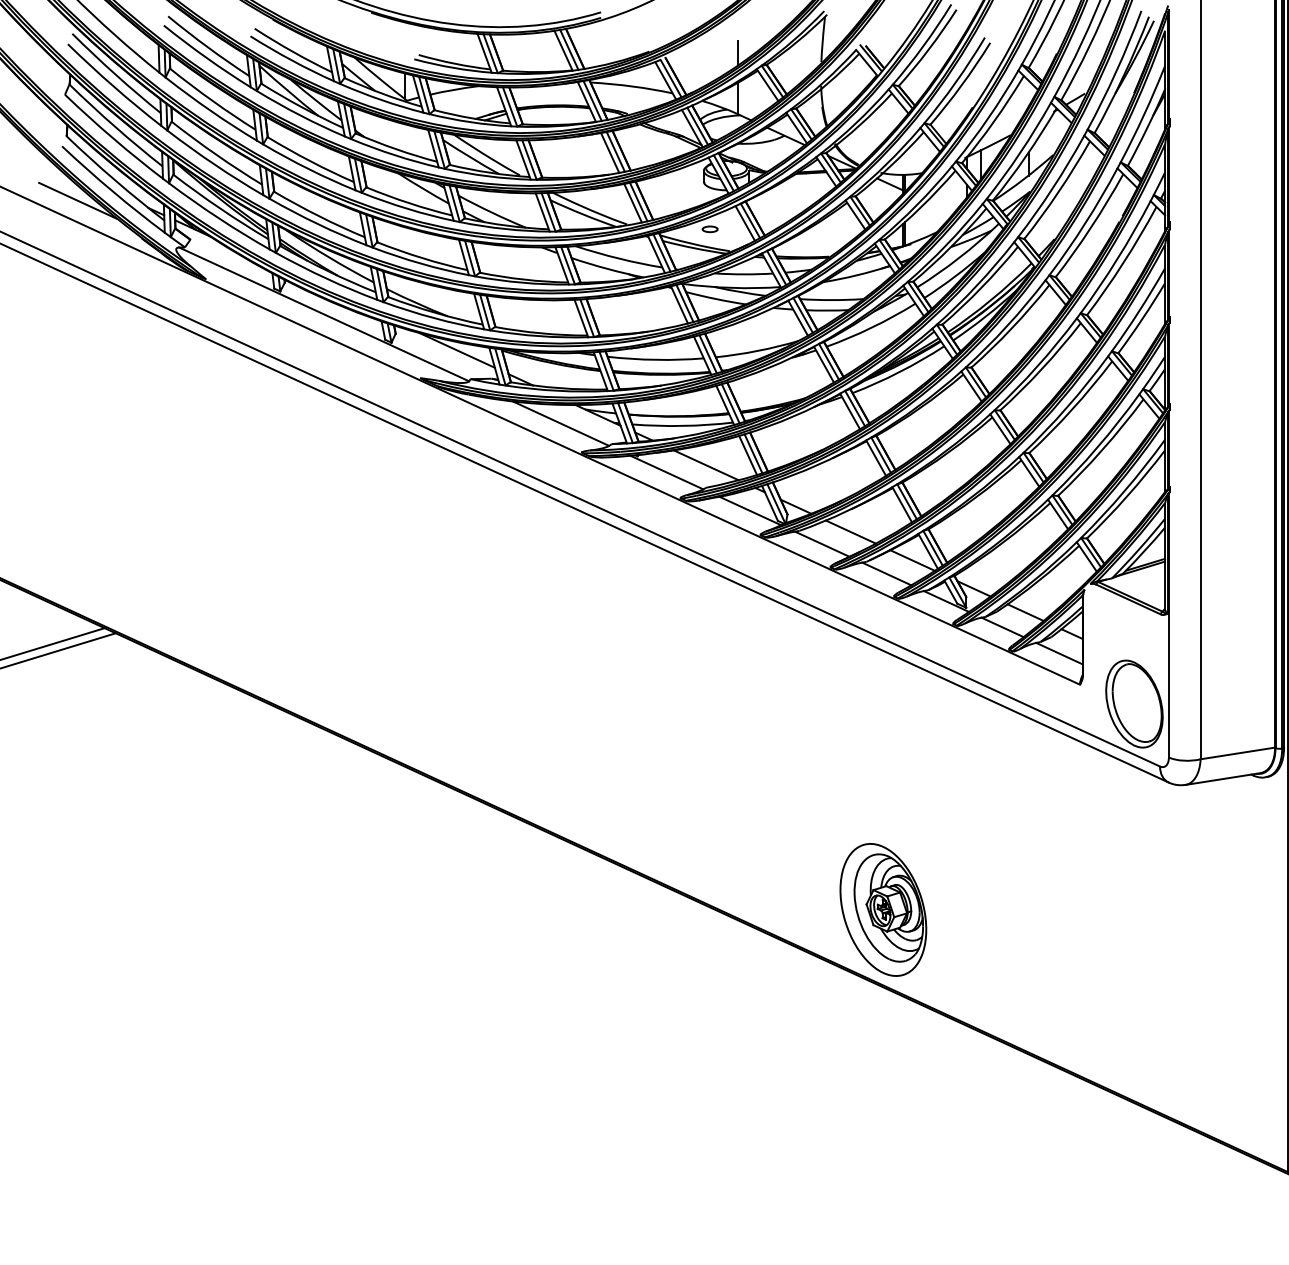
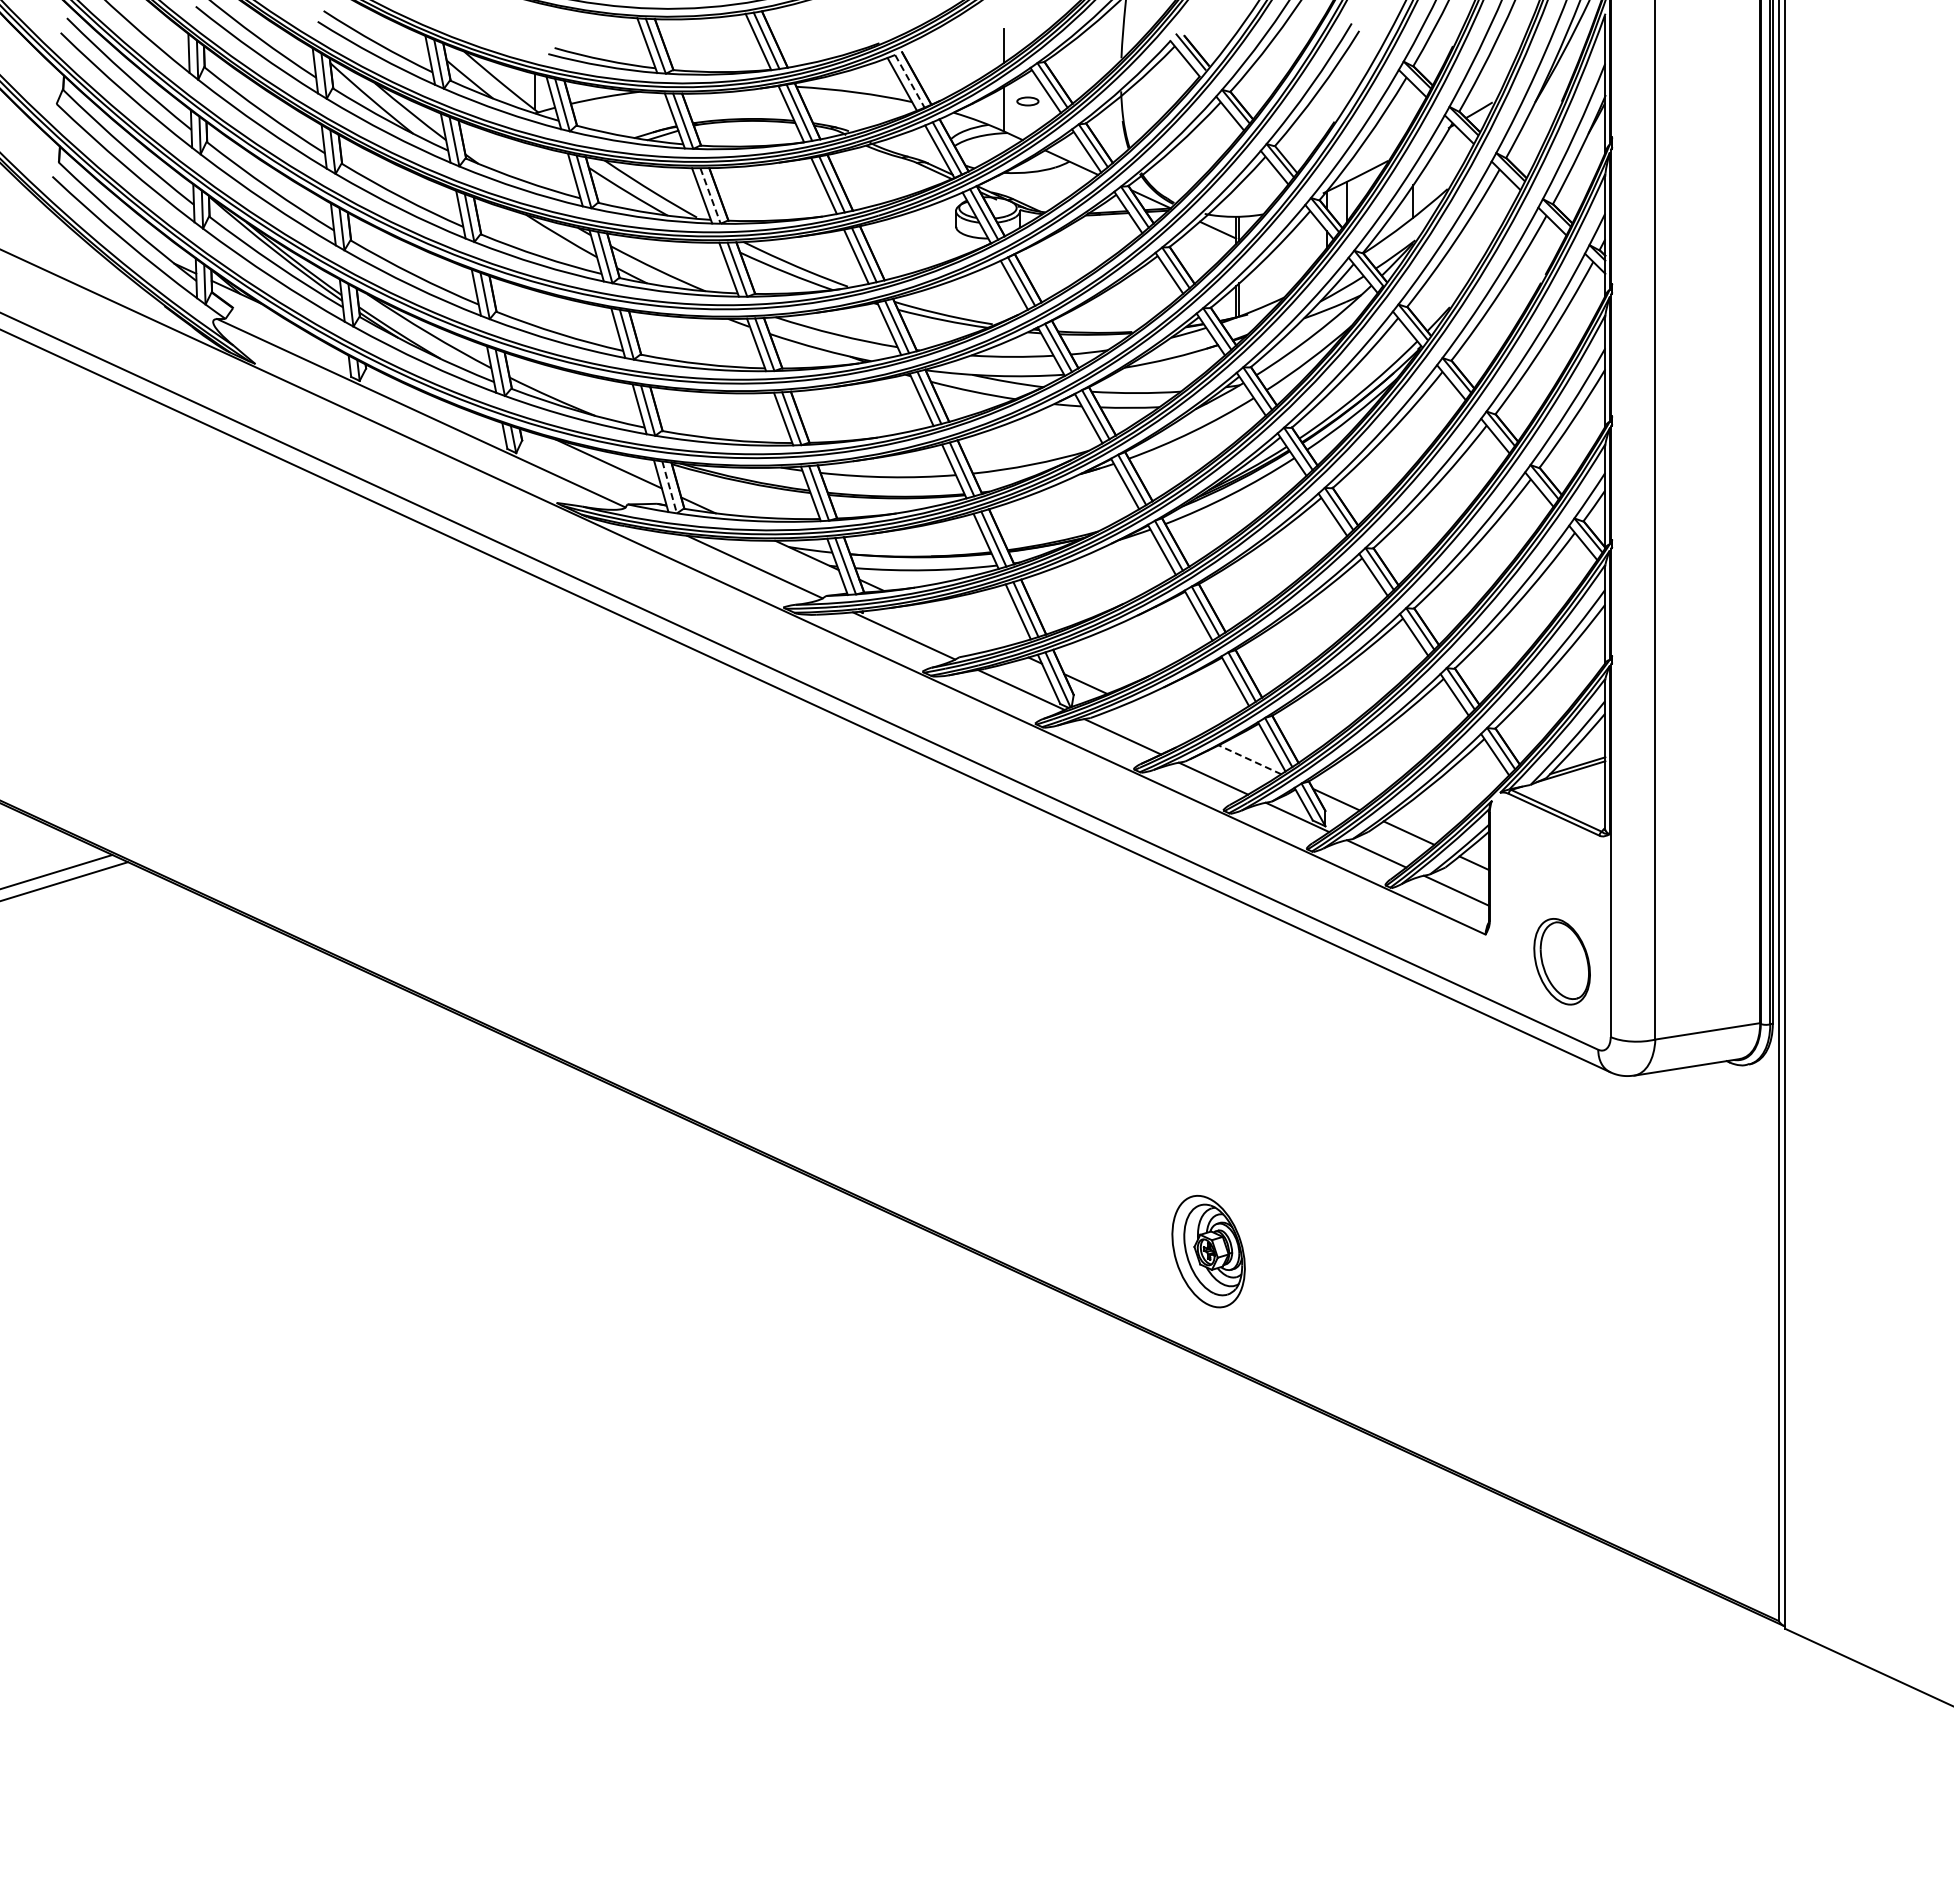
line: (671, 78) -> (910, 81), solid -> dashed
line: (529, 160) -> (710, 196), solid -> dashed
line: (77, 200) -> (74, 253), removed
part: (709, 229) -> (1027, 101), moved
line: (500, 367) -> (669, 487), solid -> dashed
line: (706, 465) -> (959, 625), removed
line: (850, 531) -> (1162, 719), removed
line: (913, 560) -> (1250, 759), solid -> dashed
part: (1133, 703) -> (1561, 961), size x0.7
part: (883, 909) -> (1208, 1251), size x0.6

